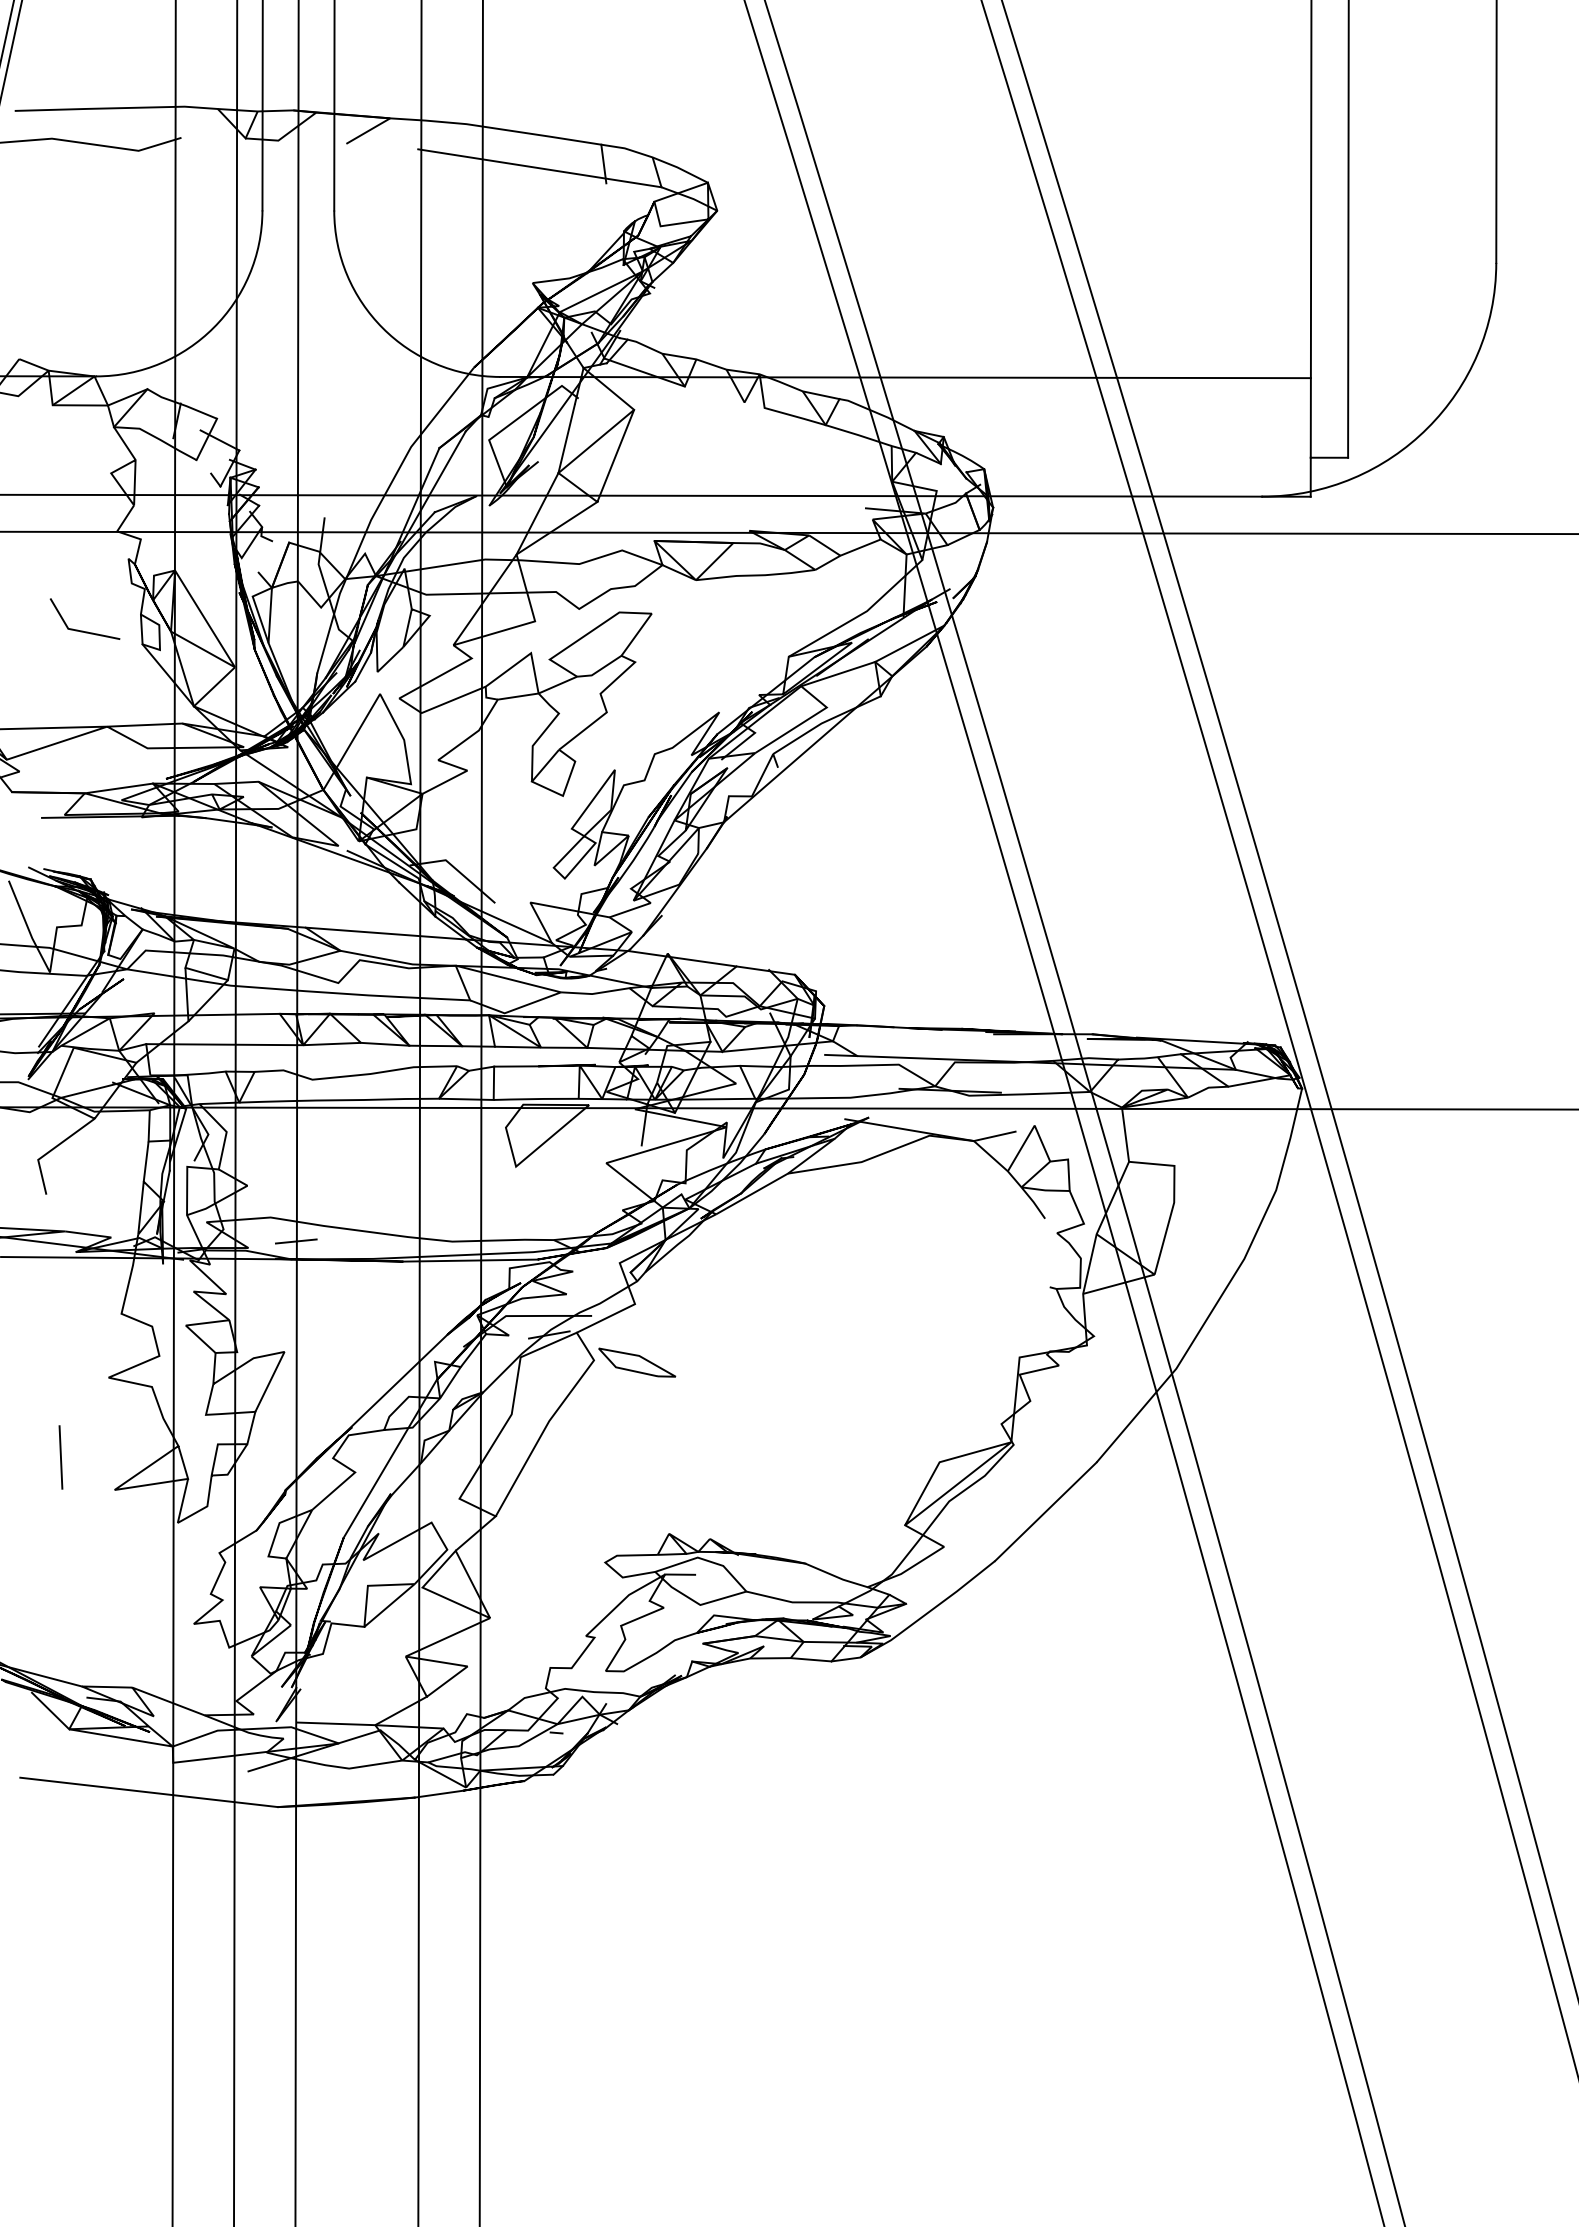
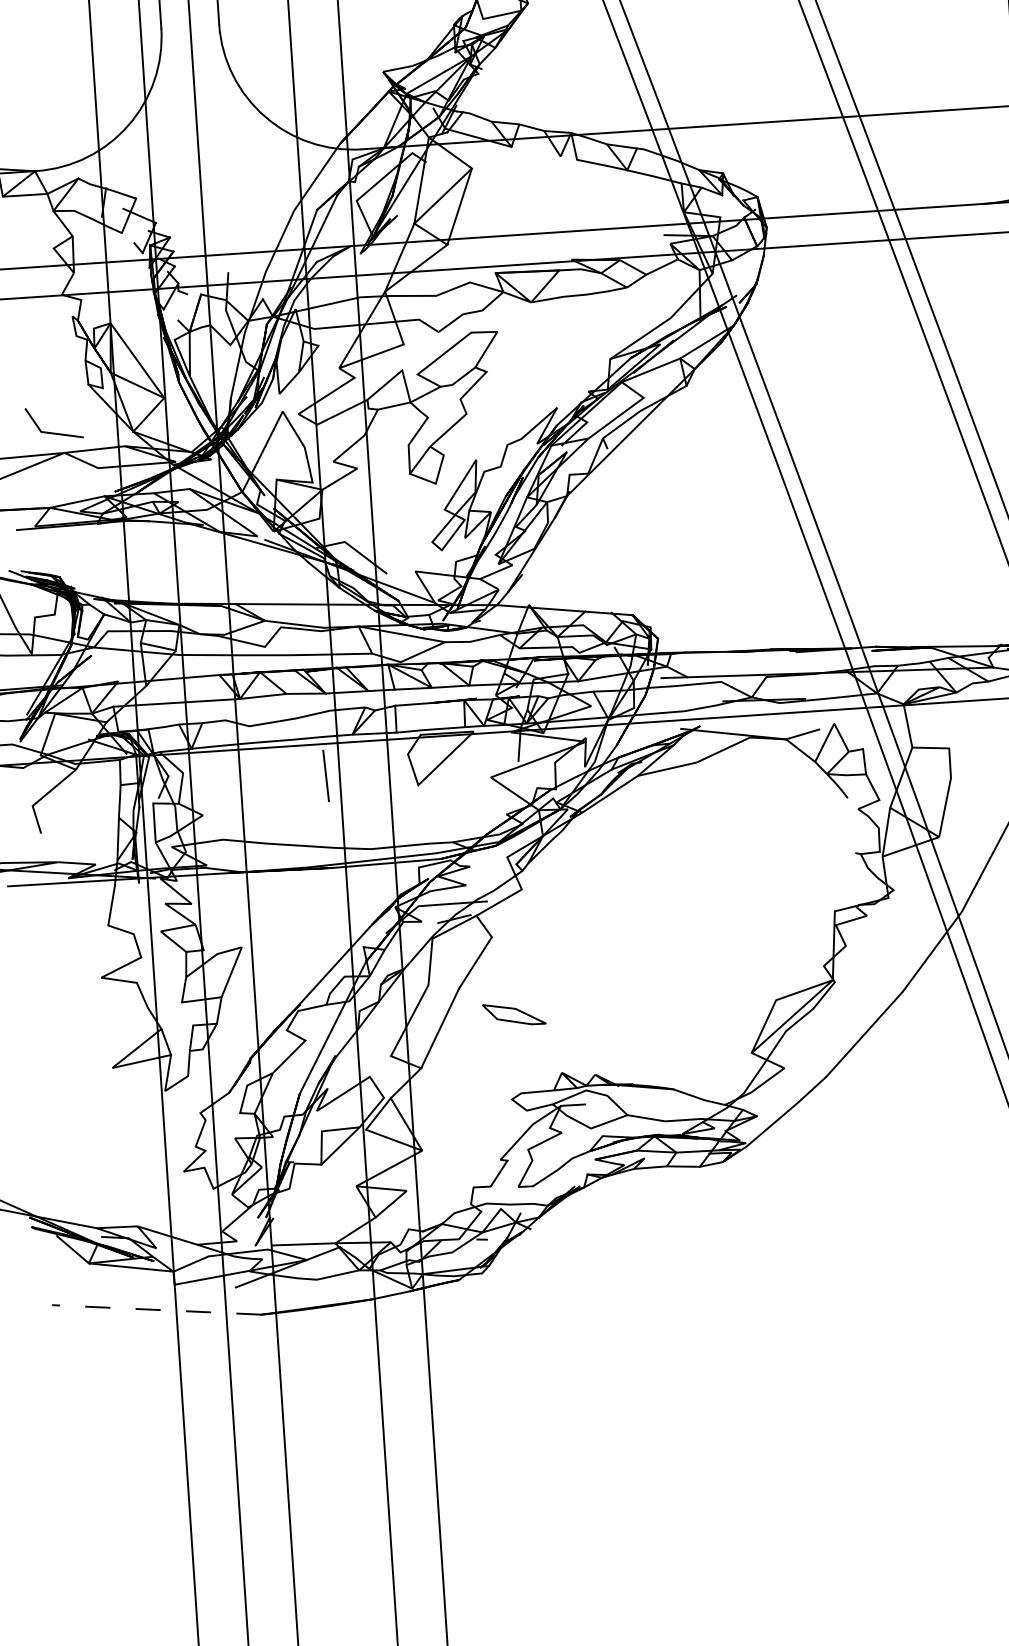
line: (83, 630) -> (53, 432), moved
line: (295, 1241) -> (244, 857), removed
part: (637, 1362) -> (514, 1014), moved
line: (60, 1457) -> (325, 776), moved
line: (149, 1792) -> (157, 1309), solid -> dashed

